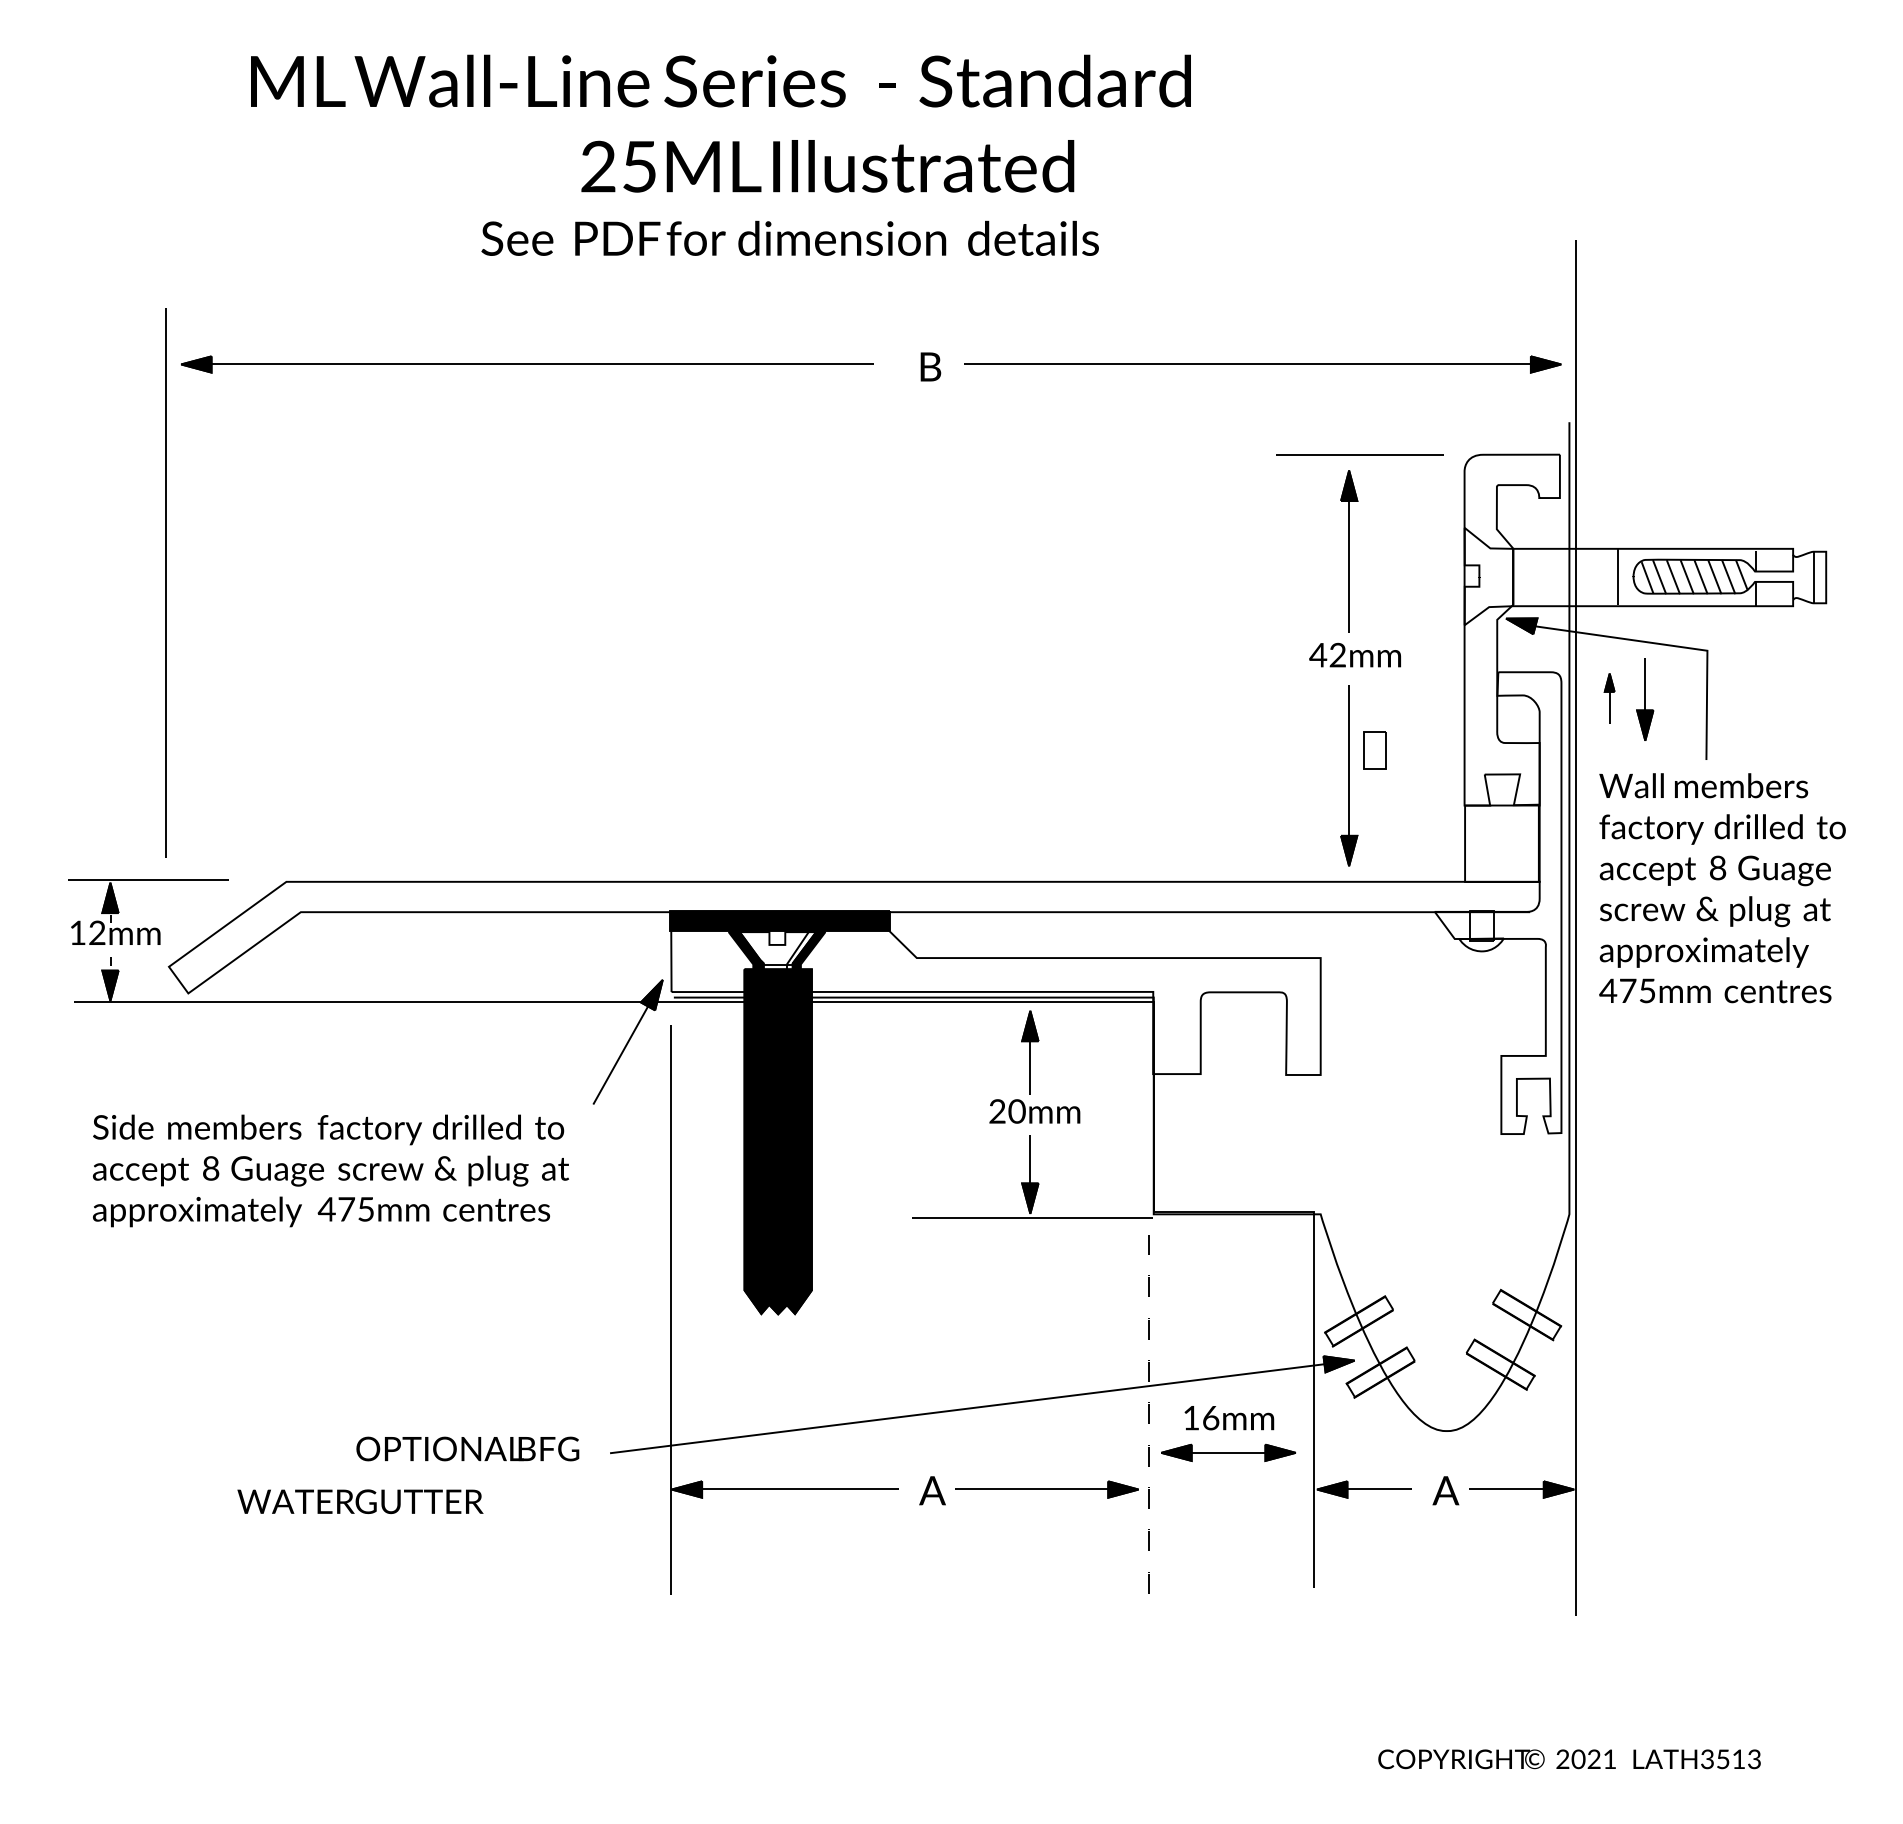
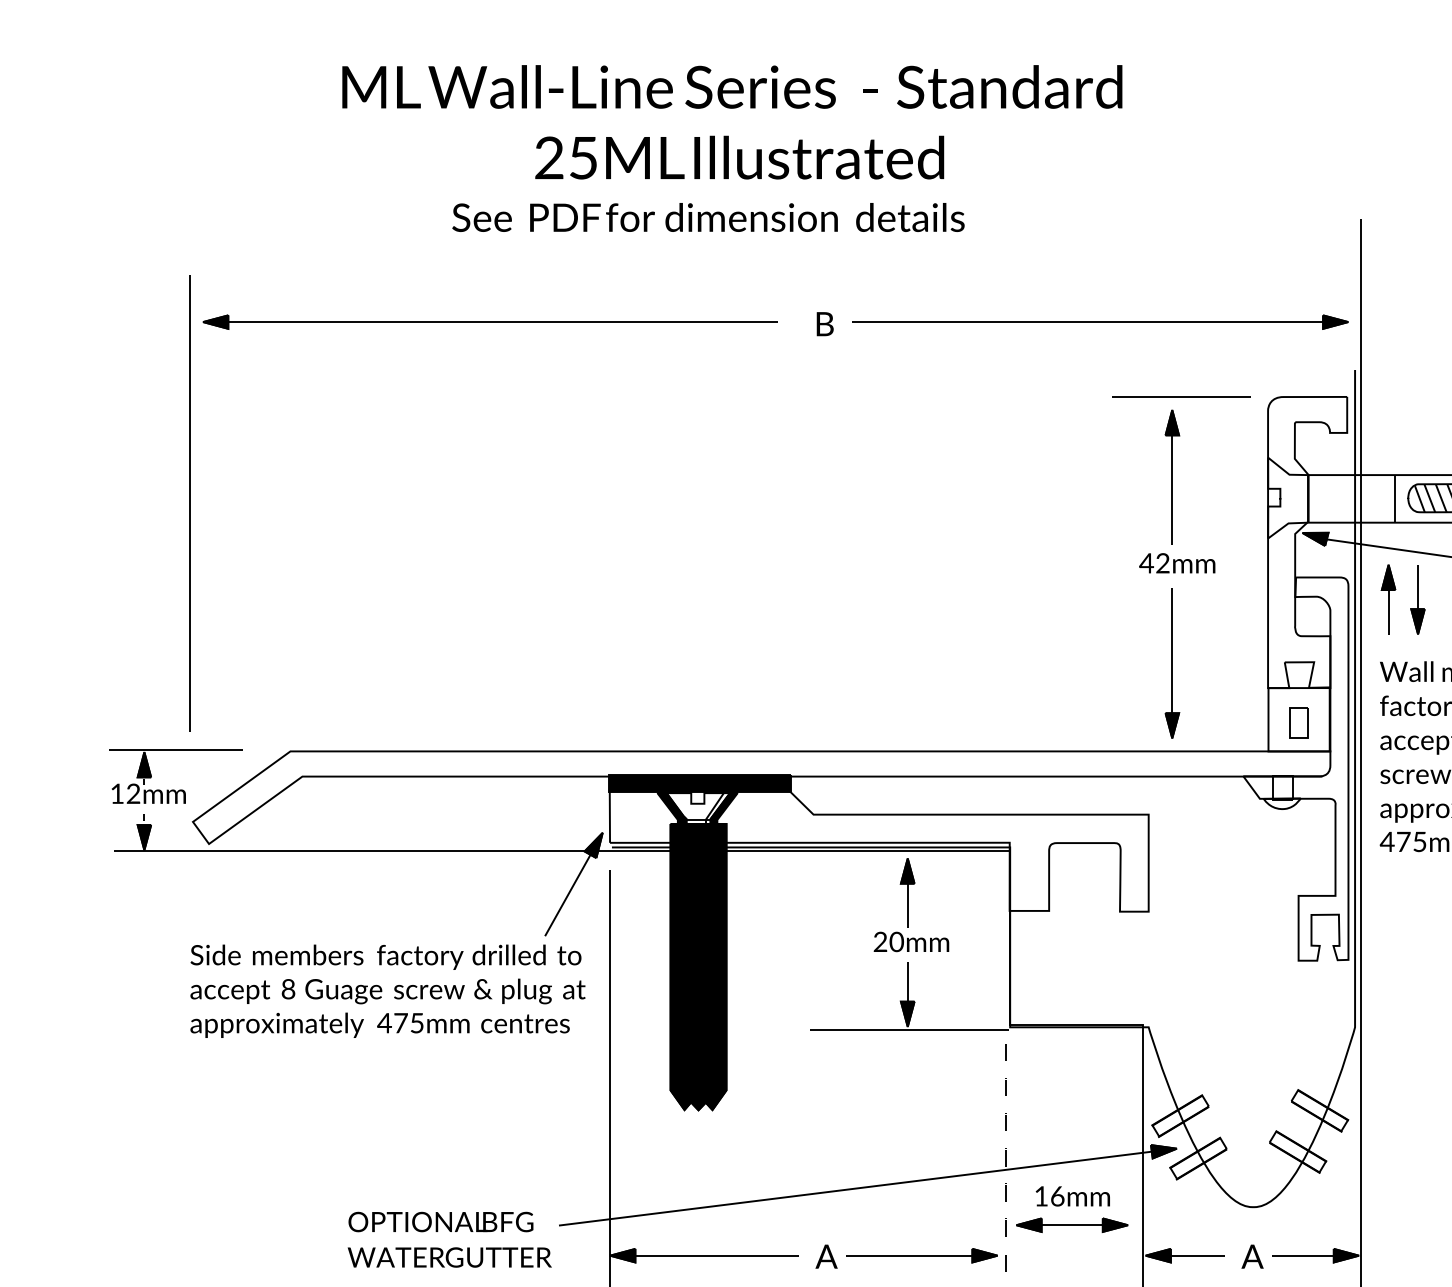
text: (720, 80) -> (731, 86), moved
part: (1609, 698) -> (1388, 599), size x1.67
part: (1374, 750) -> (1298, 722), moved
text: (330, 1170) -> (387, 990), moved
text: (360, 1501) -> (449, 1257), moved

